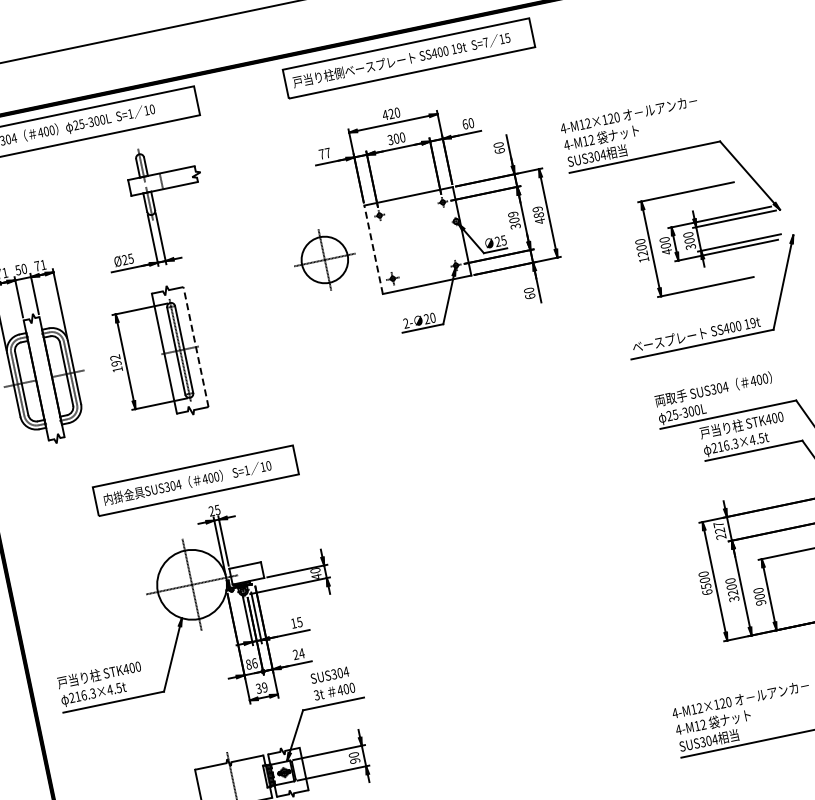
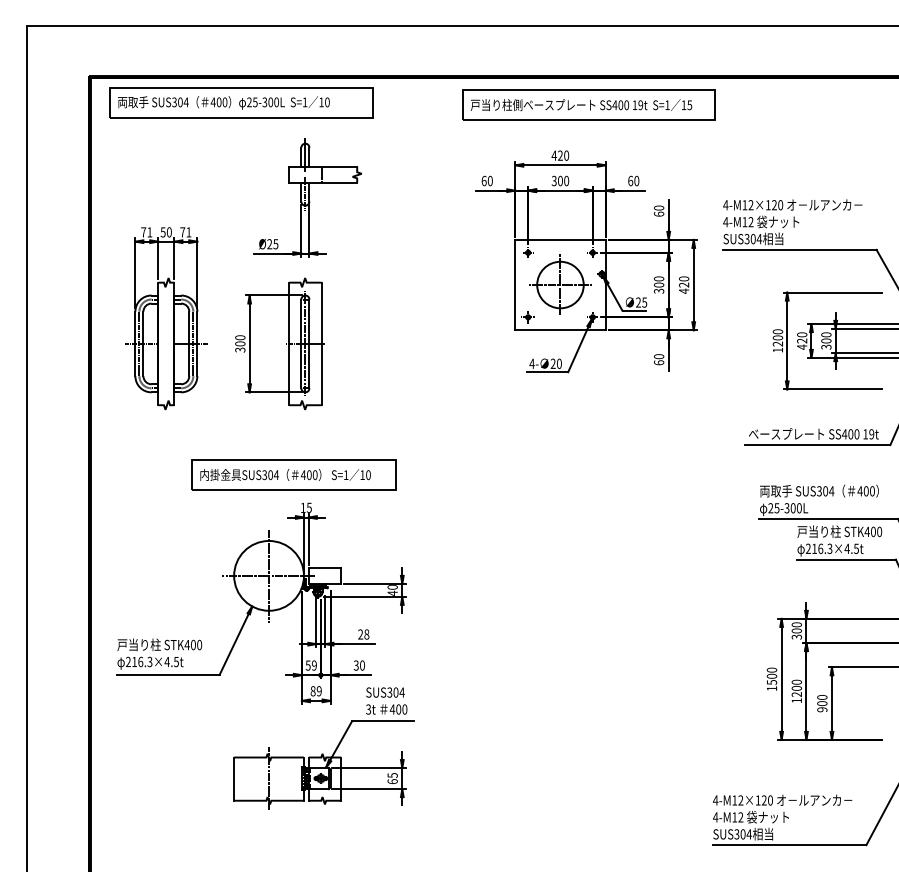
text: (485, 42) -> (667, 105), S=7 -> S=1
text: (324, 153) -> (486, 180), 77 -> 60
text: (538, 211) -> (684, 281), 489 -> 420
text: (513, 213) -> (659, 278), 309 -> 300
text: (666, 245) -> (802, 340), 400 -> 420
line: (373, 249) -> (515, 284), dashed -> solid
part: (324, 259) -> (560, 284), moved
text: (405, 323) -> (531, 363), 2- -> 4-
line: (195, 346) -> (321, 343), dashed -> solid
text: (116, 363) -> (240, 343), 192 -> 300
text: (210, 511) -> (302, 507), 25 -> 15
text: (719, 530) -> (796, 630), 227 -> 300
text: (706, 592) -> (771, 688), 6500 -> 1500
text: (733, 598) -> (796, 700), 3200 -> 1200
text: (296, 622) -> (363, 634), 15 -> 28
text: (298, 654) -> (359, 665), 24 -> 30
text: (250, 664) -> (310, 665), 86 -> 59
text: (258, 688) -> (312, 690), 39 -> 89
text: (354, 757) -> (392, 778), 90 -> 65

